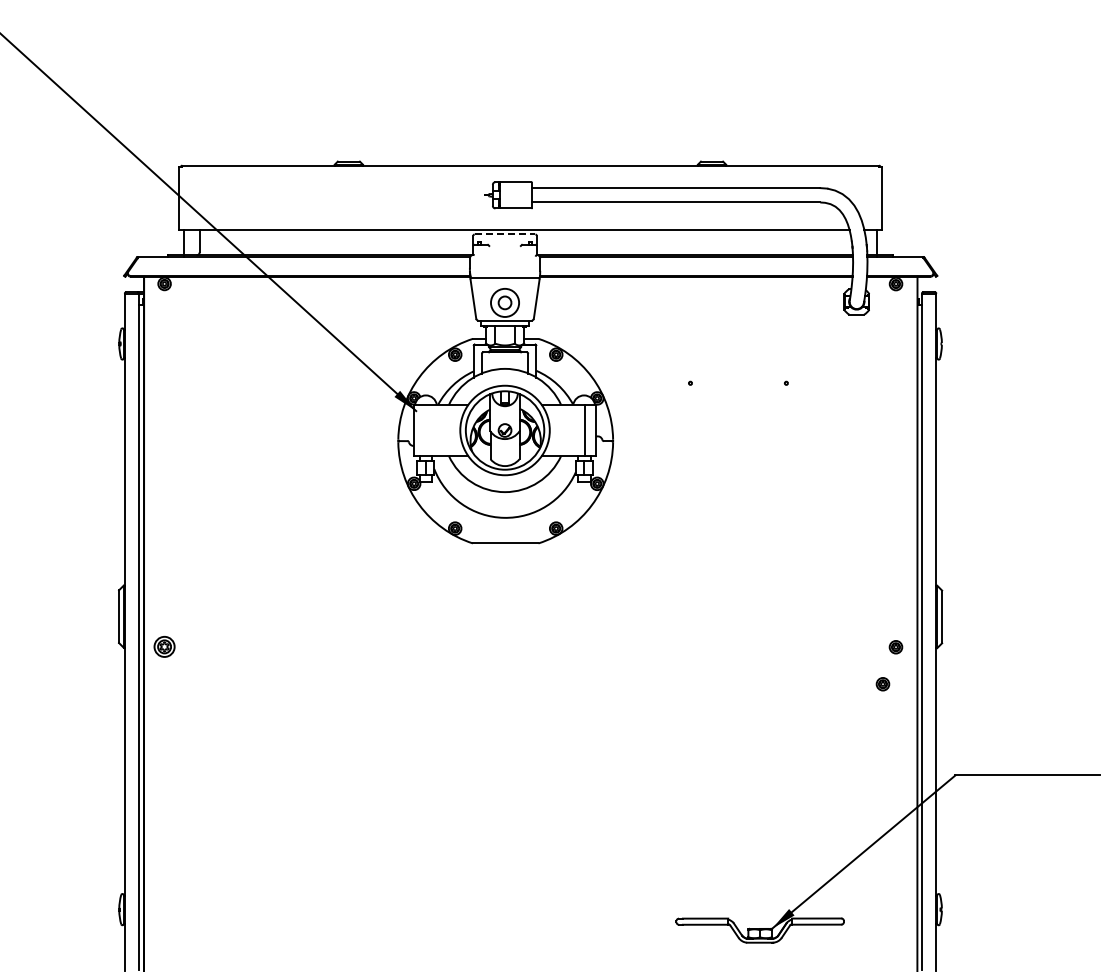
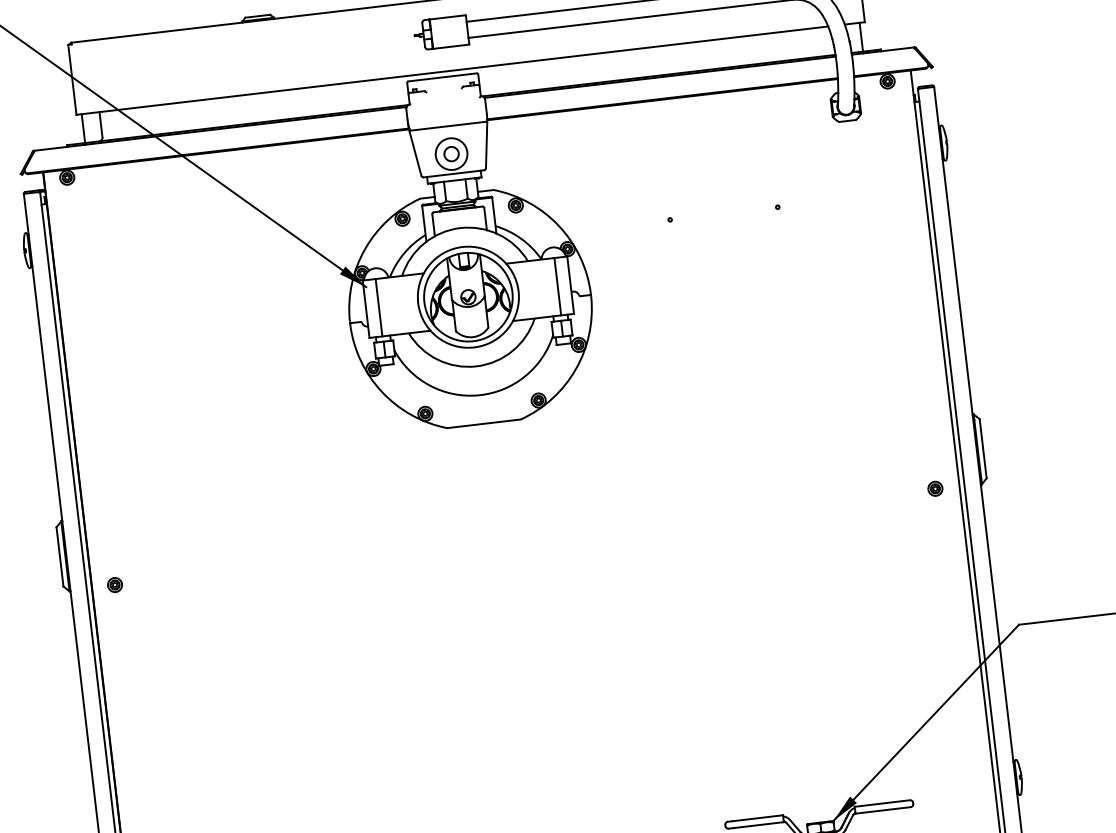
line: (505, 234) -> (443, 77), dashed -> solid
line: (425, 430) -> (379, 307), added
part: (164, 647) -> (115, 585), size x0.62
part: (882, 684) -> (925, 532), removed

